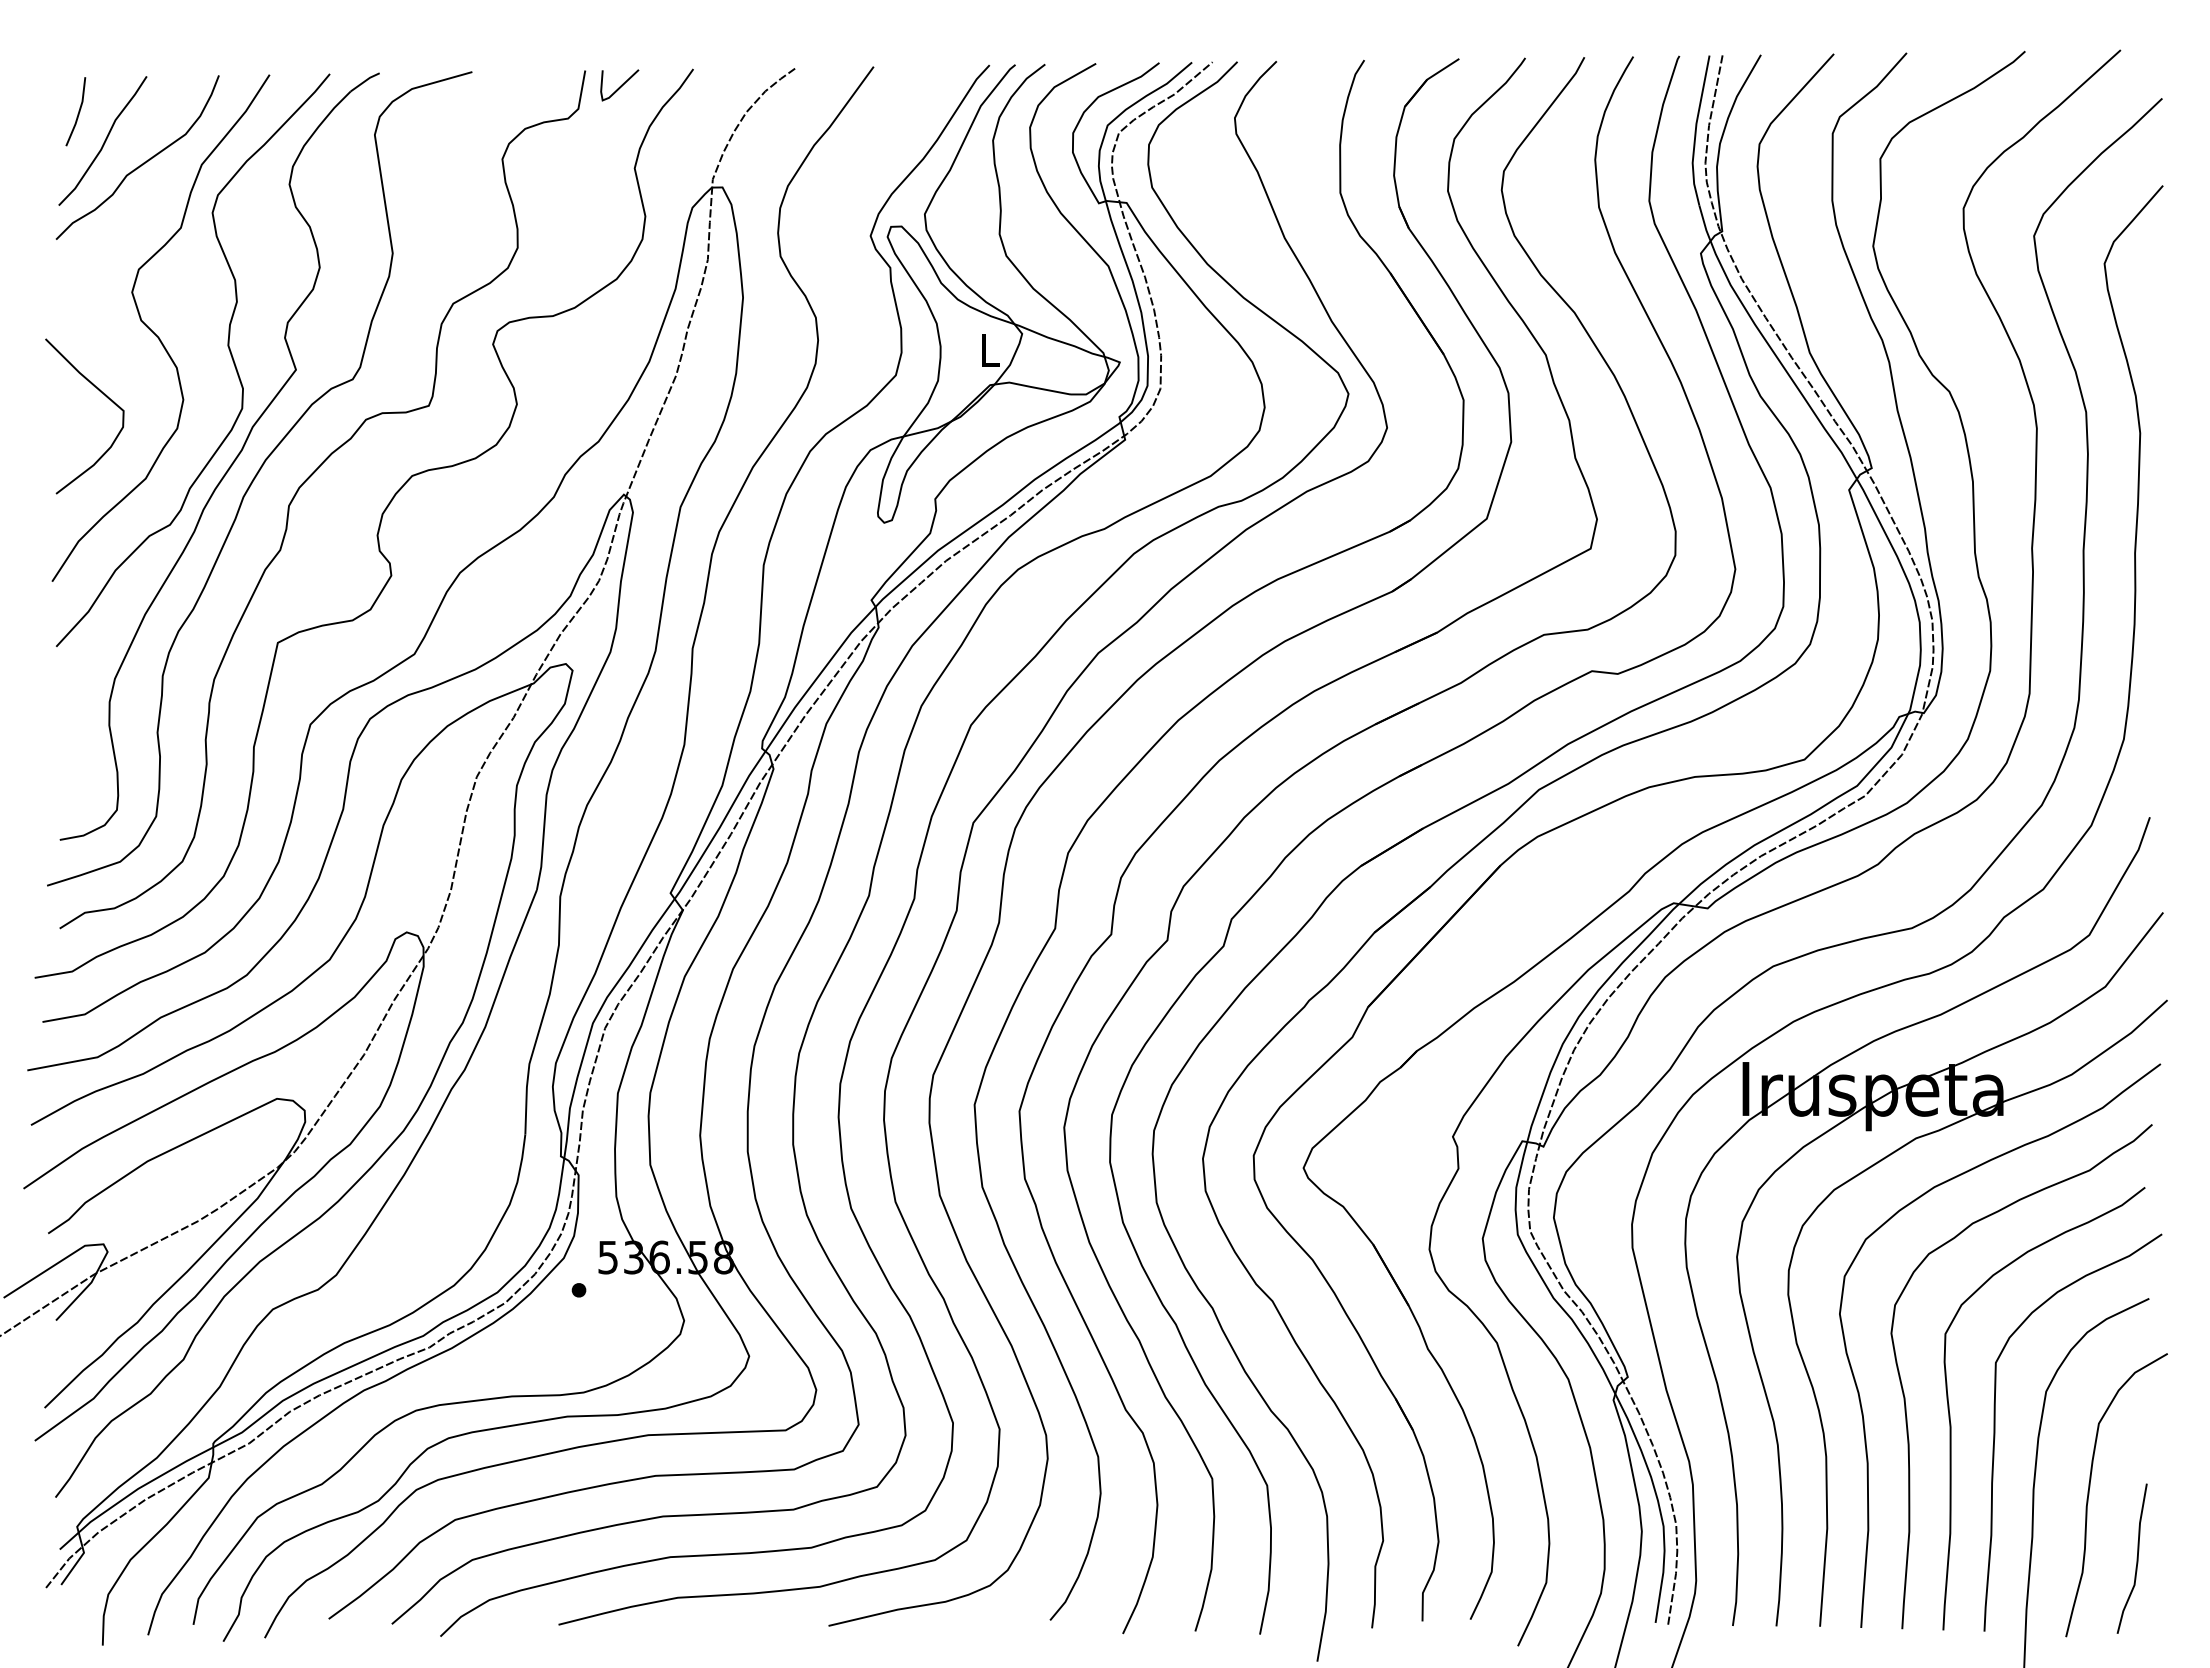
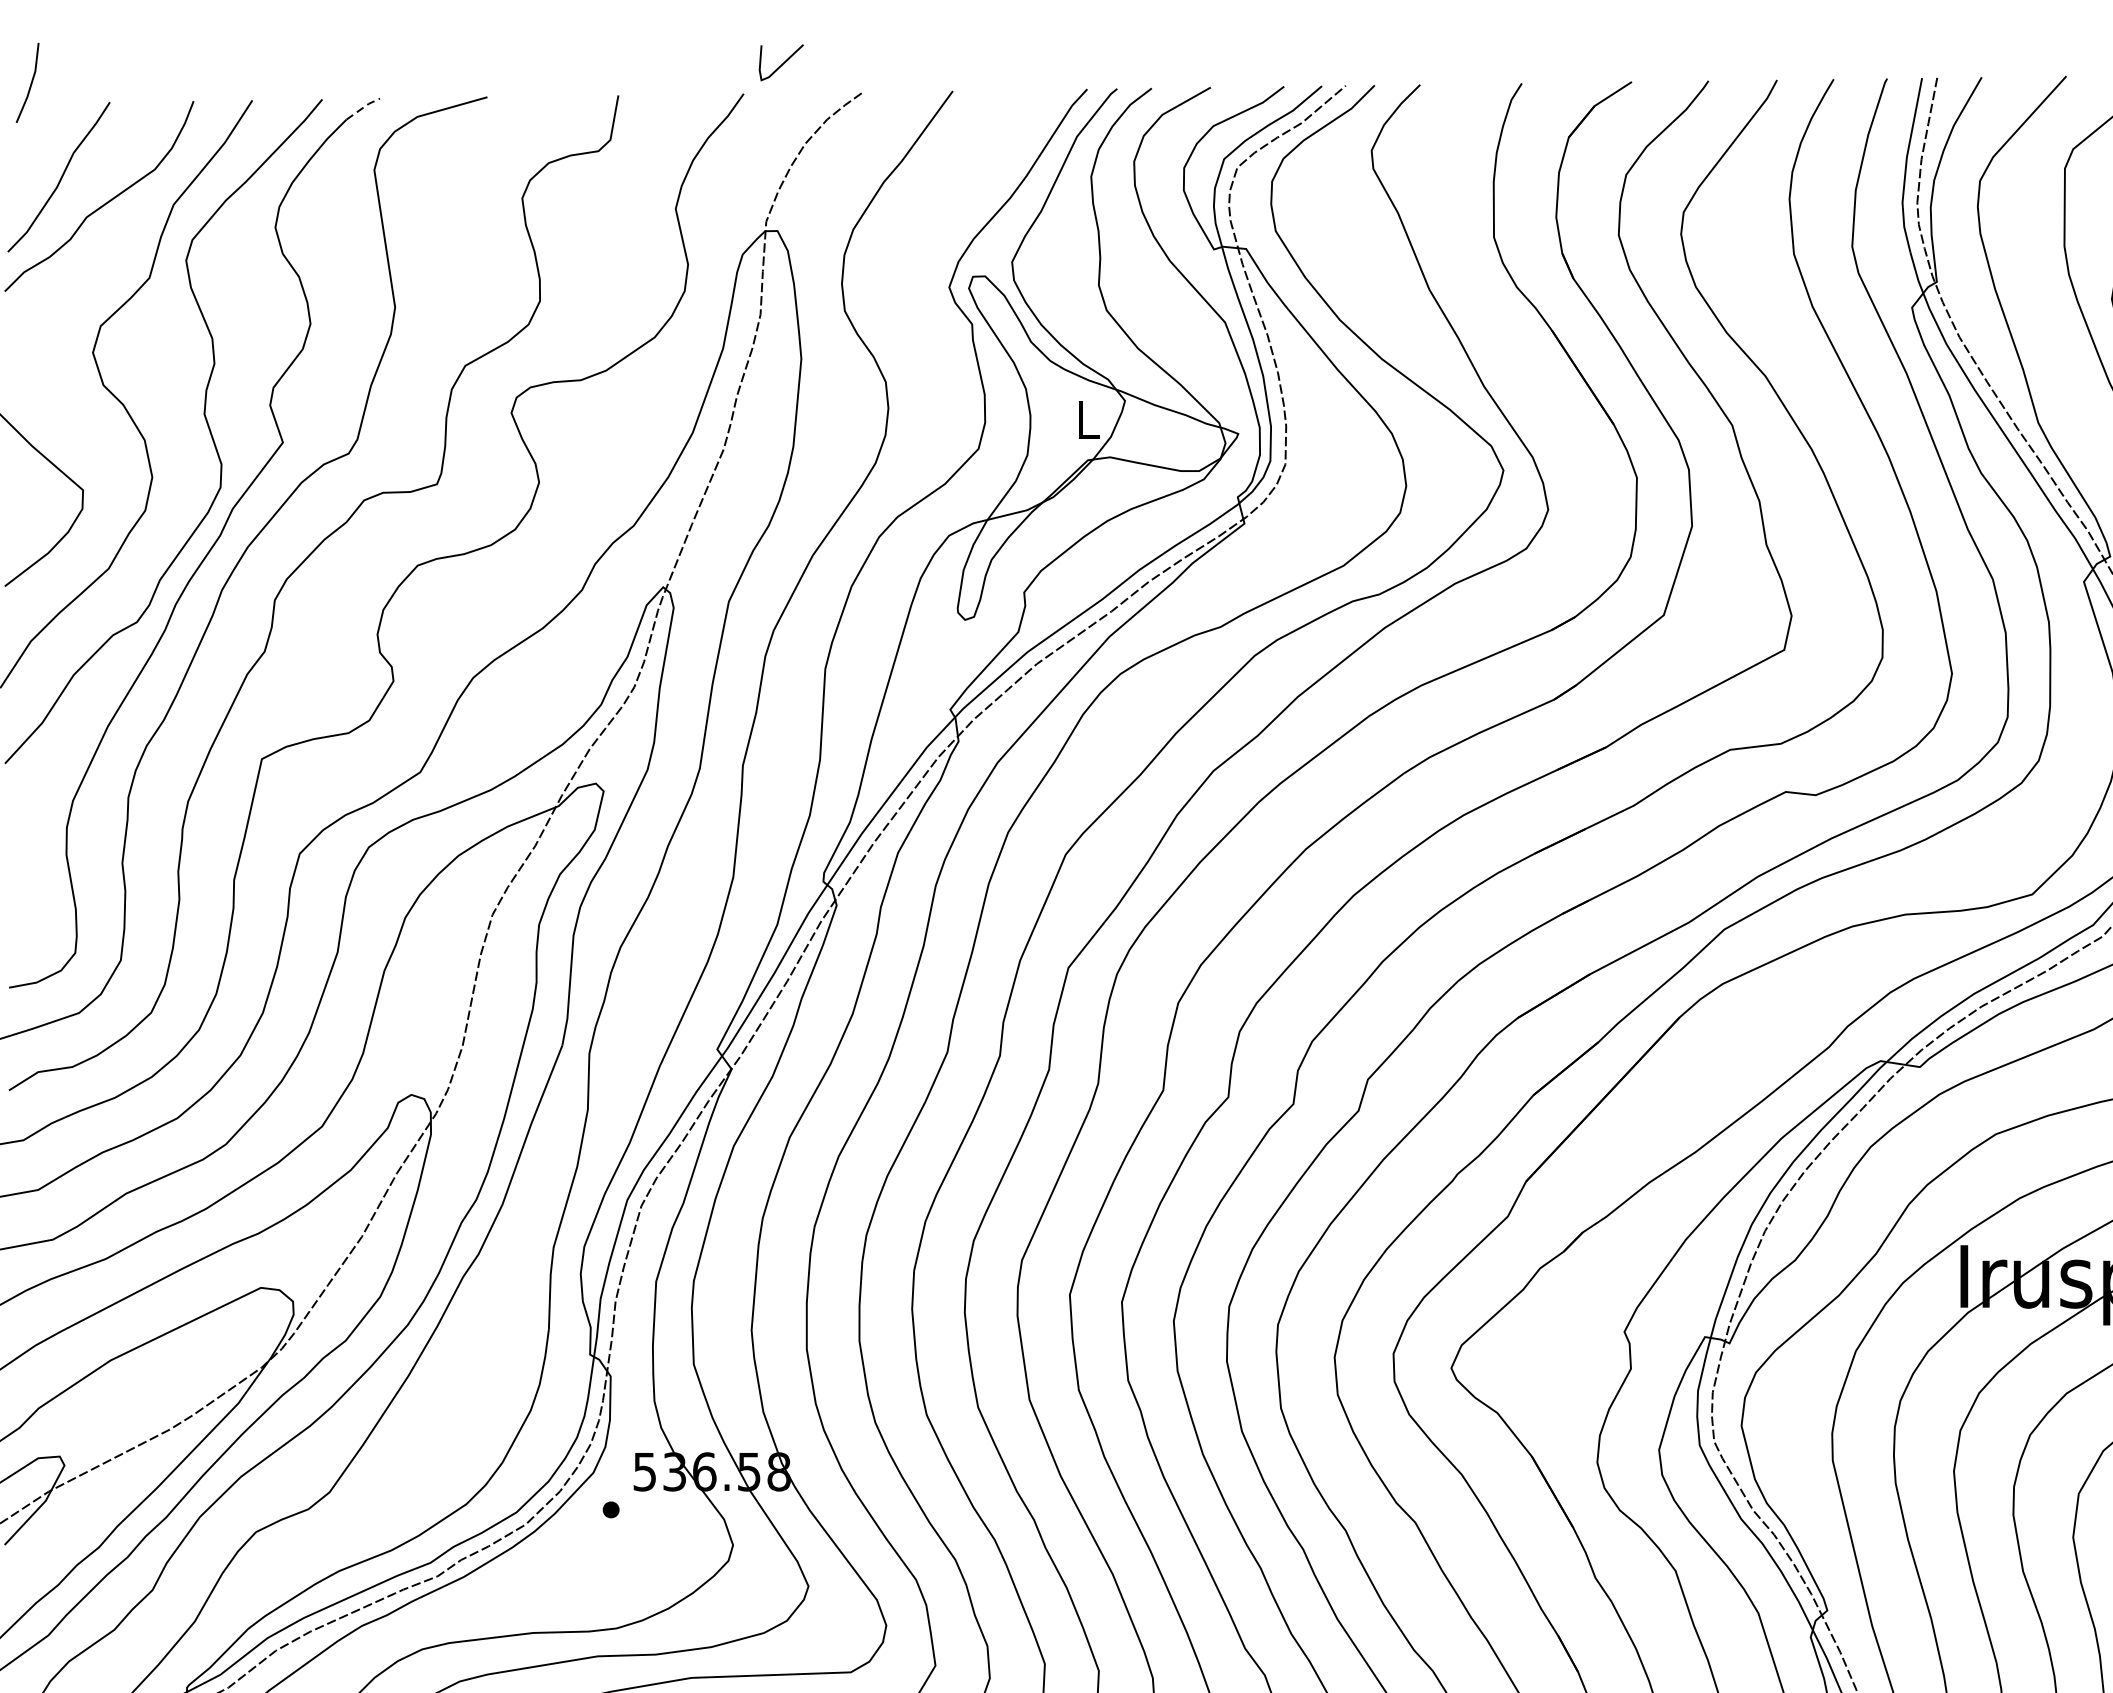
line: (365, 81) -> (363, 108), solid -> dashed
curve: (620, 85) -> (782, 62), moved
line: (77, 113) -> (29, 84), moved

